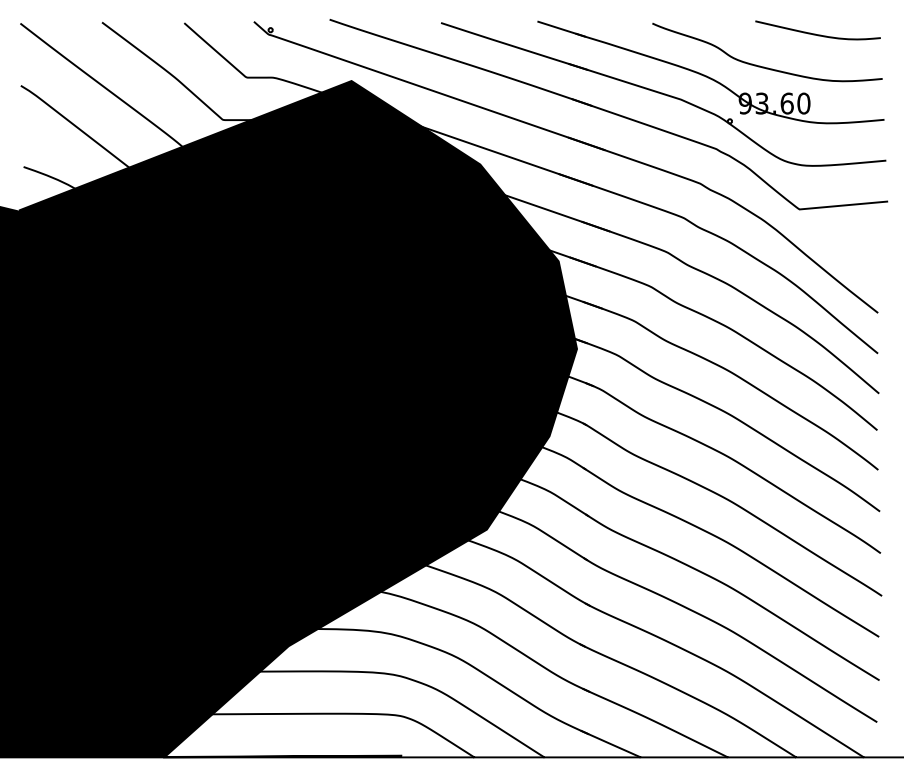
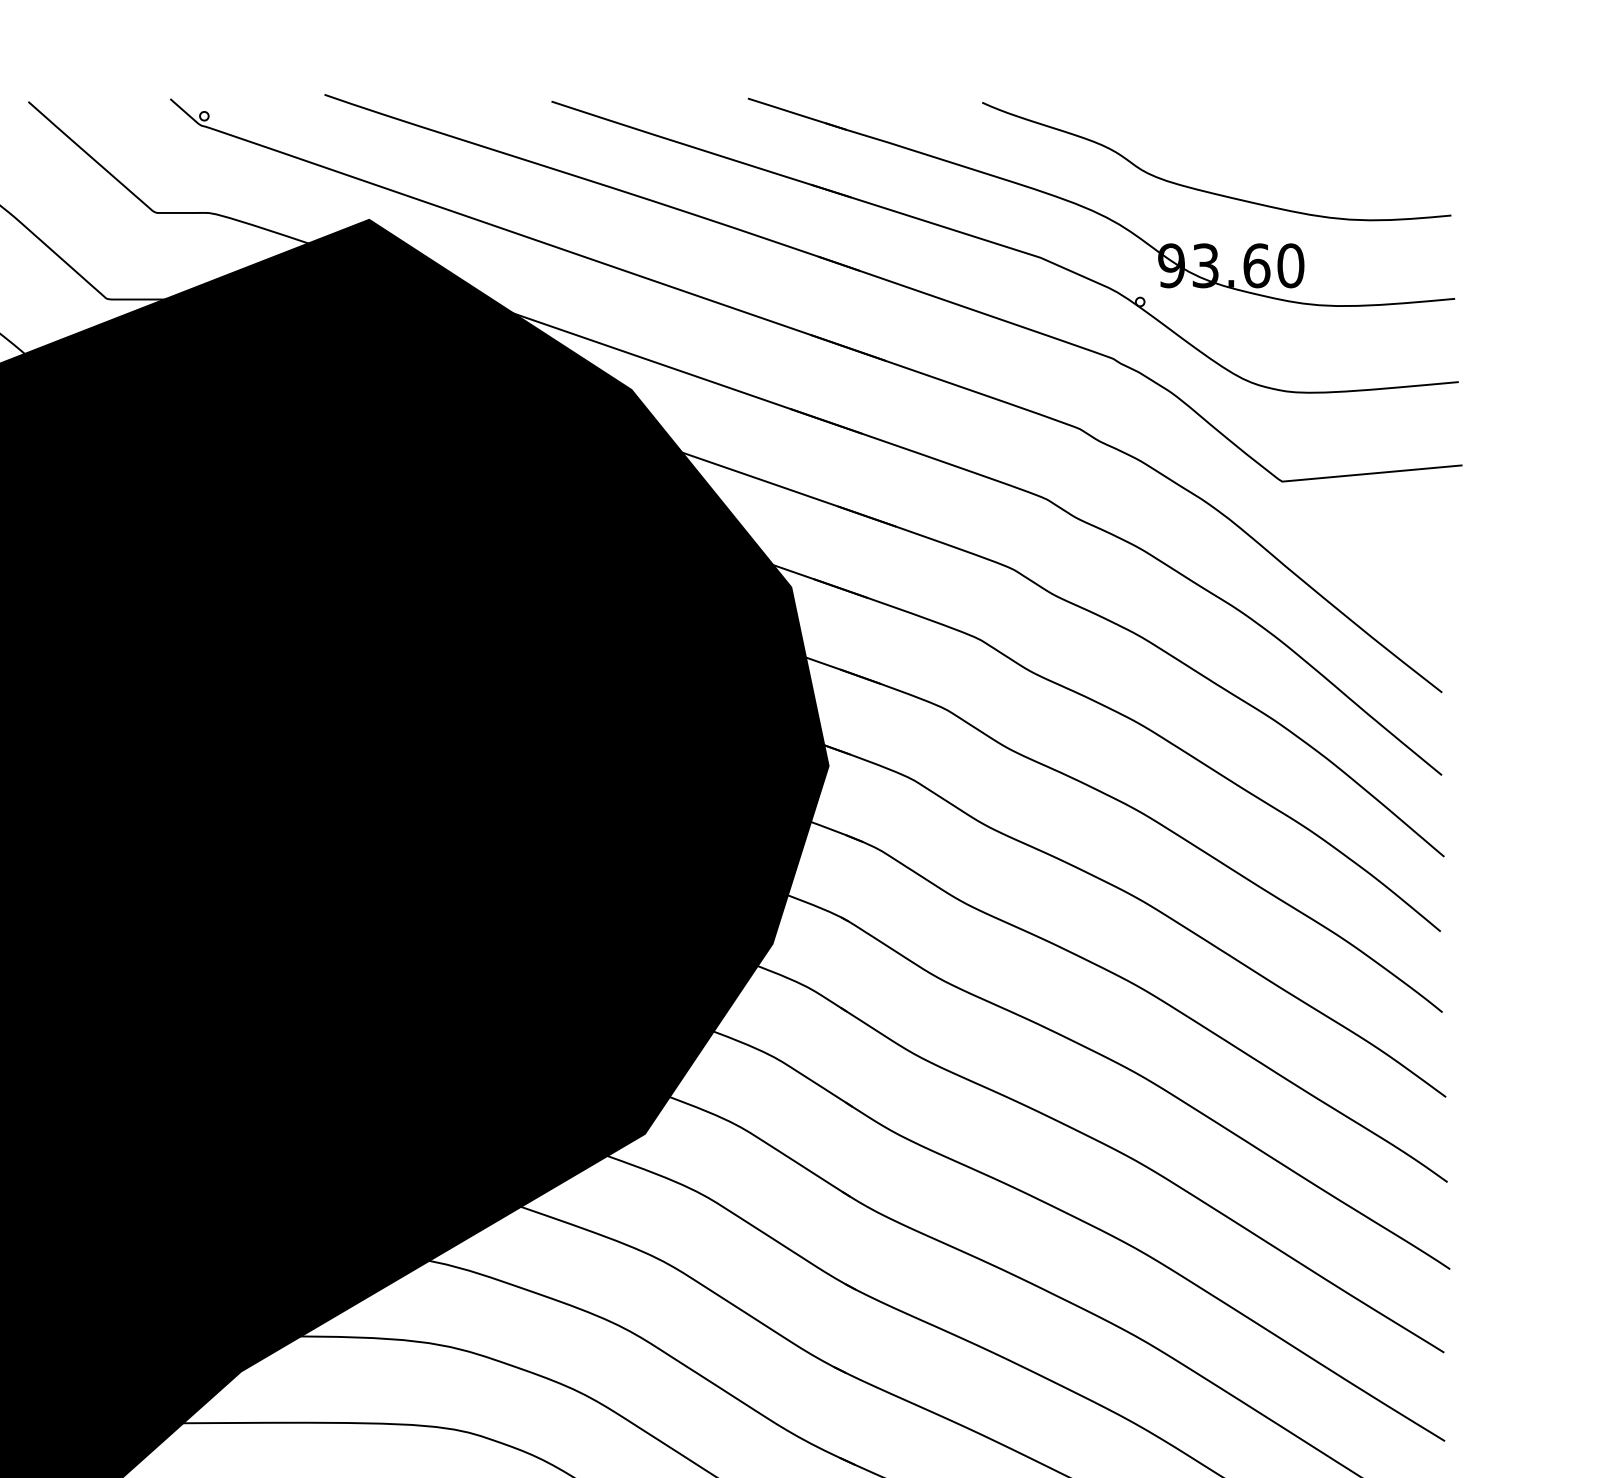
curve: (815, 33) -> (1314, 122), removed

